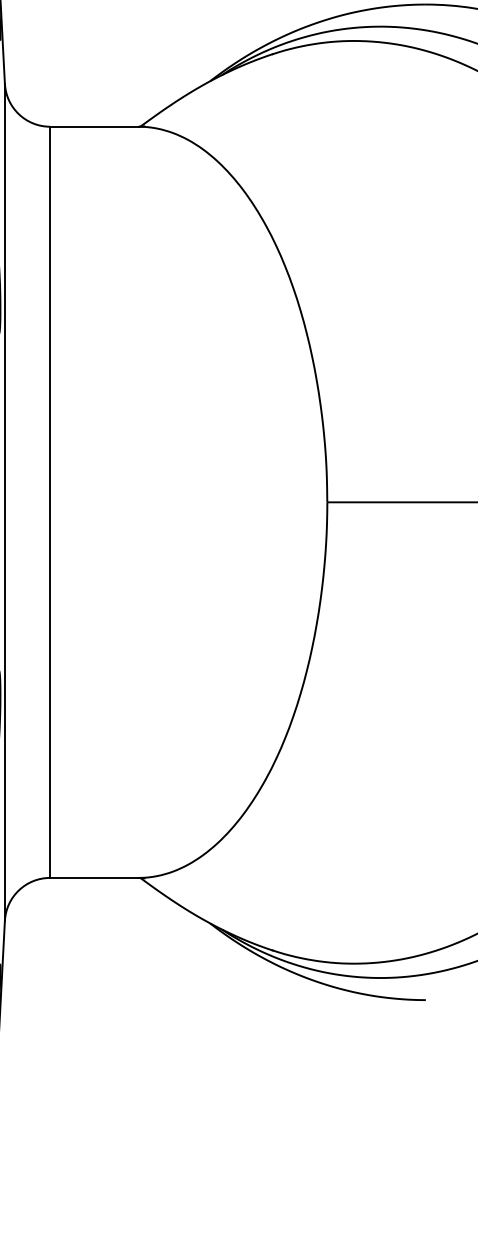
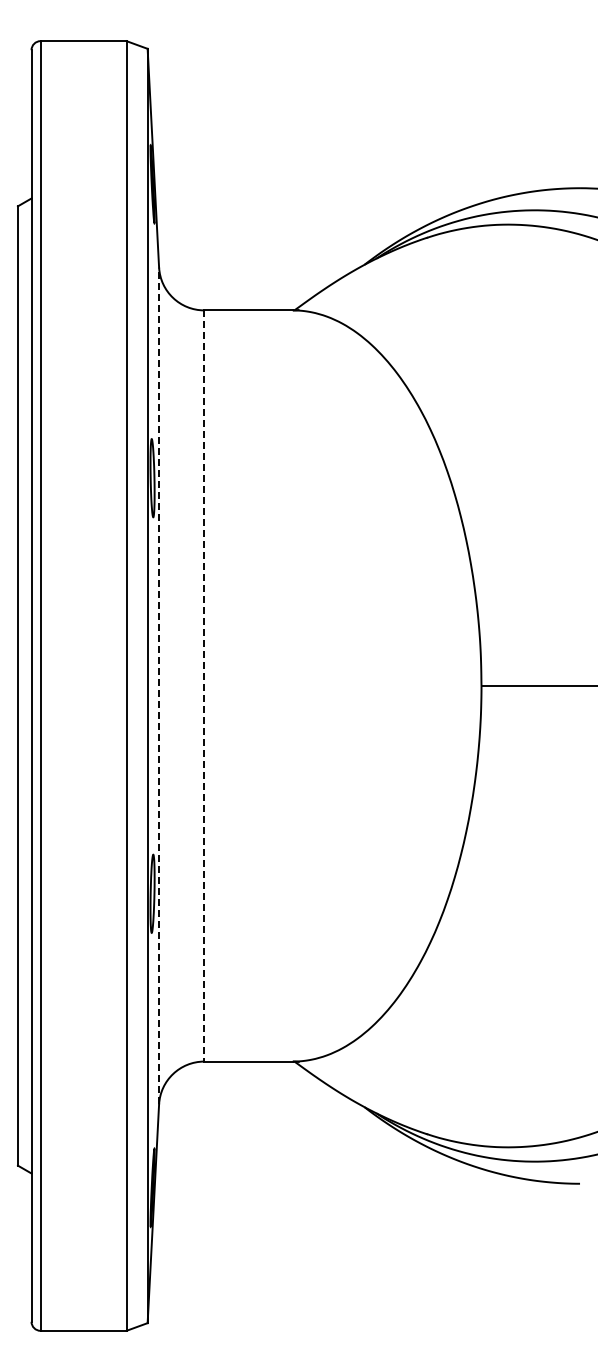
line: (5, 501) -> (159, 685), solid -> dashed
line: (50, 502) -> (204, 686), solid -> dashed

